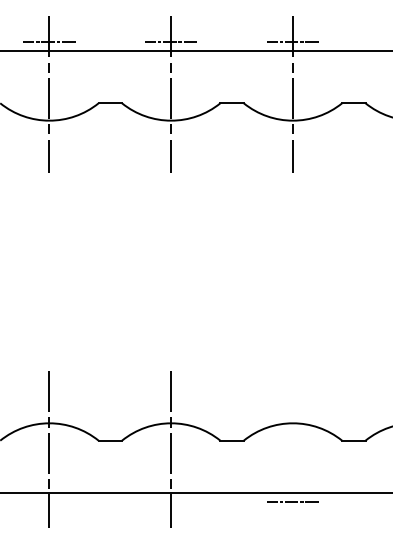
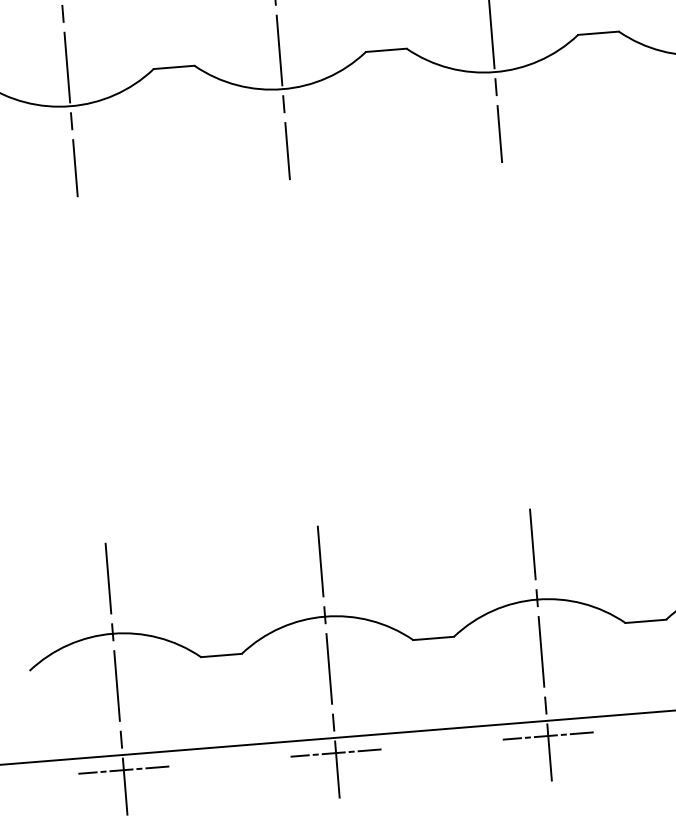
line: (292, 449) -> (540, 645), added
line: (49, 501) -> (123, 769), added
line: (171, 501) -> (336, 752), added

